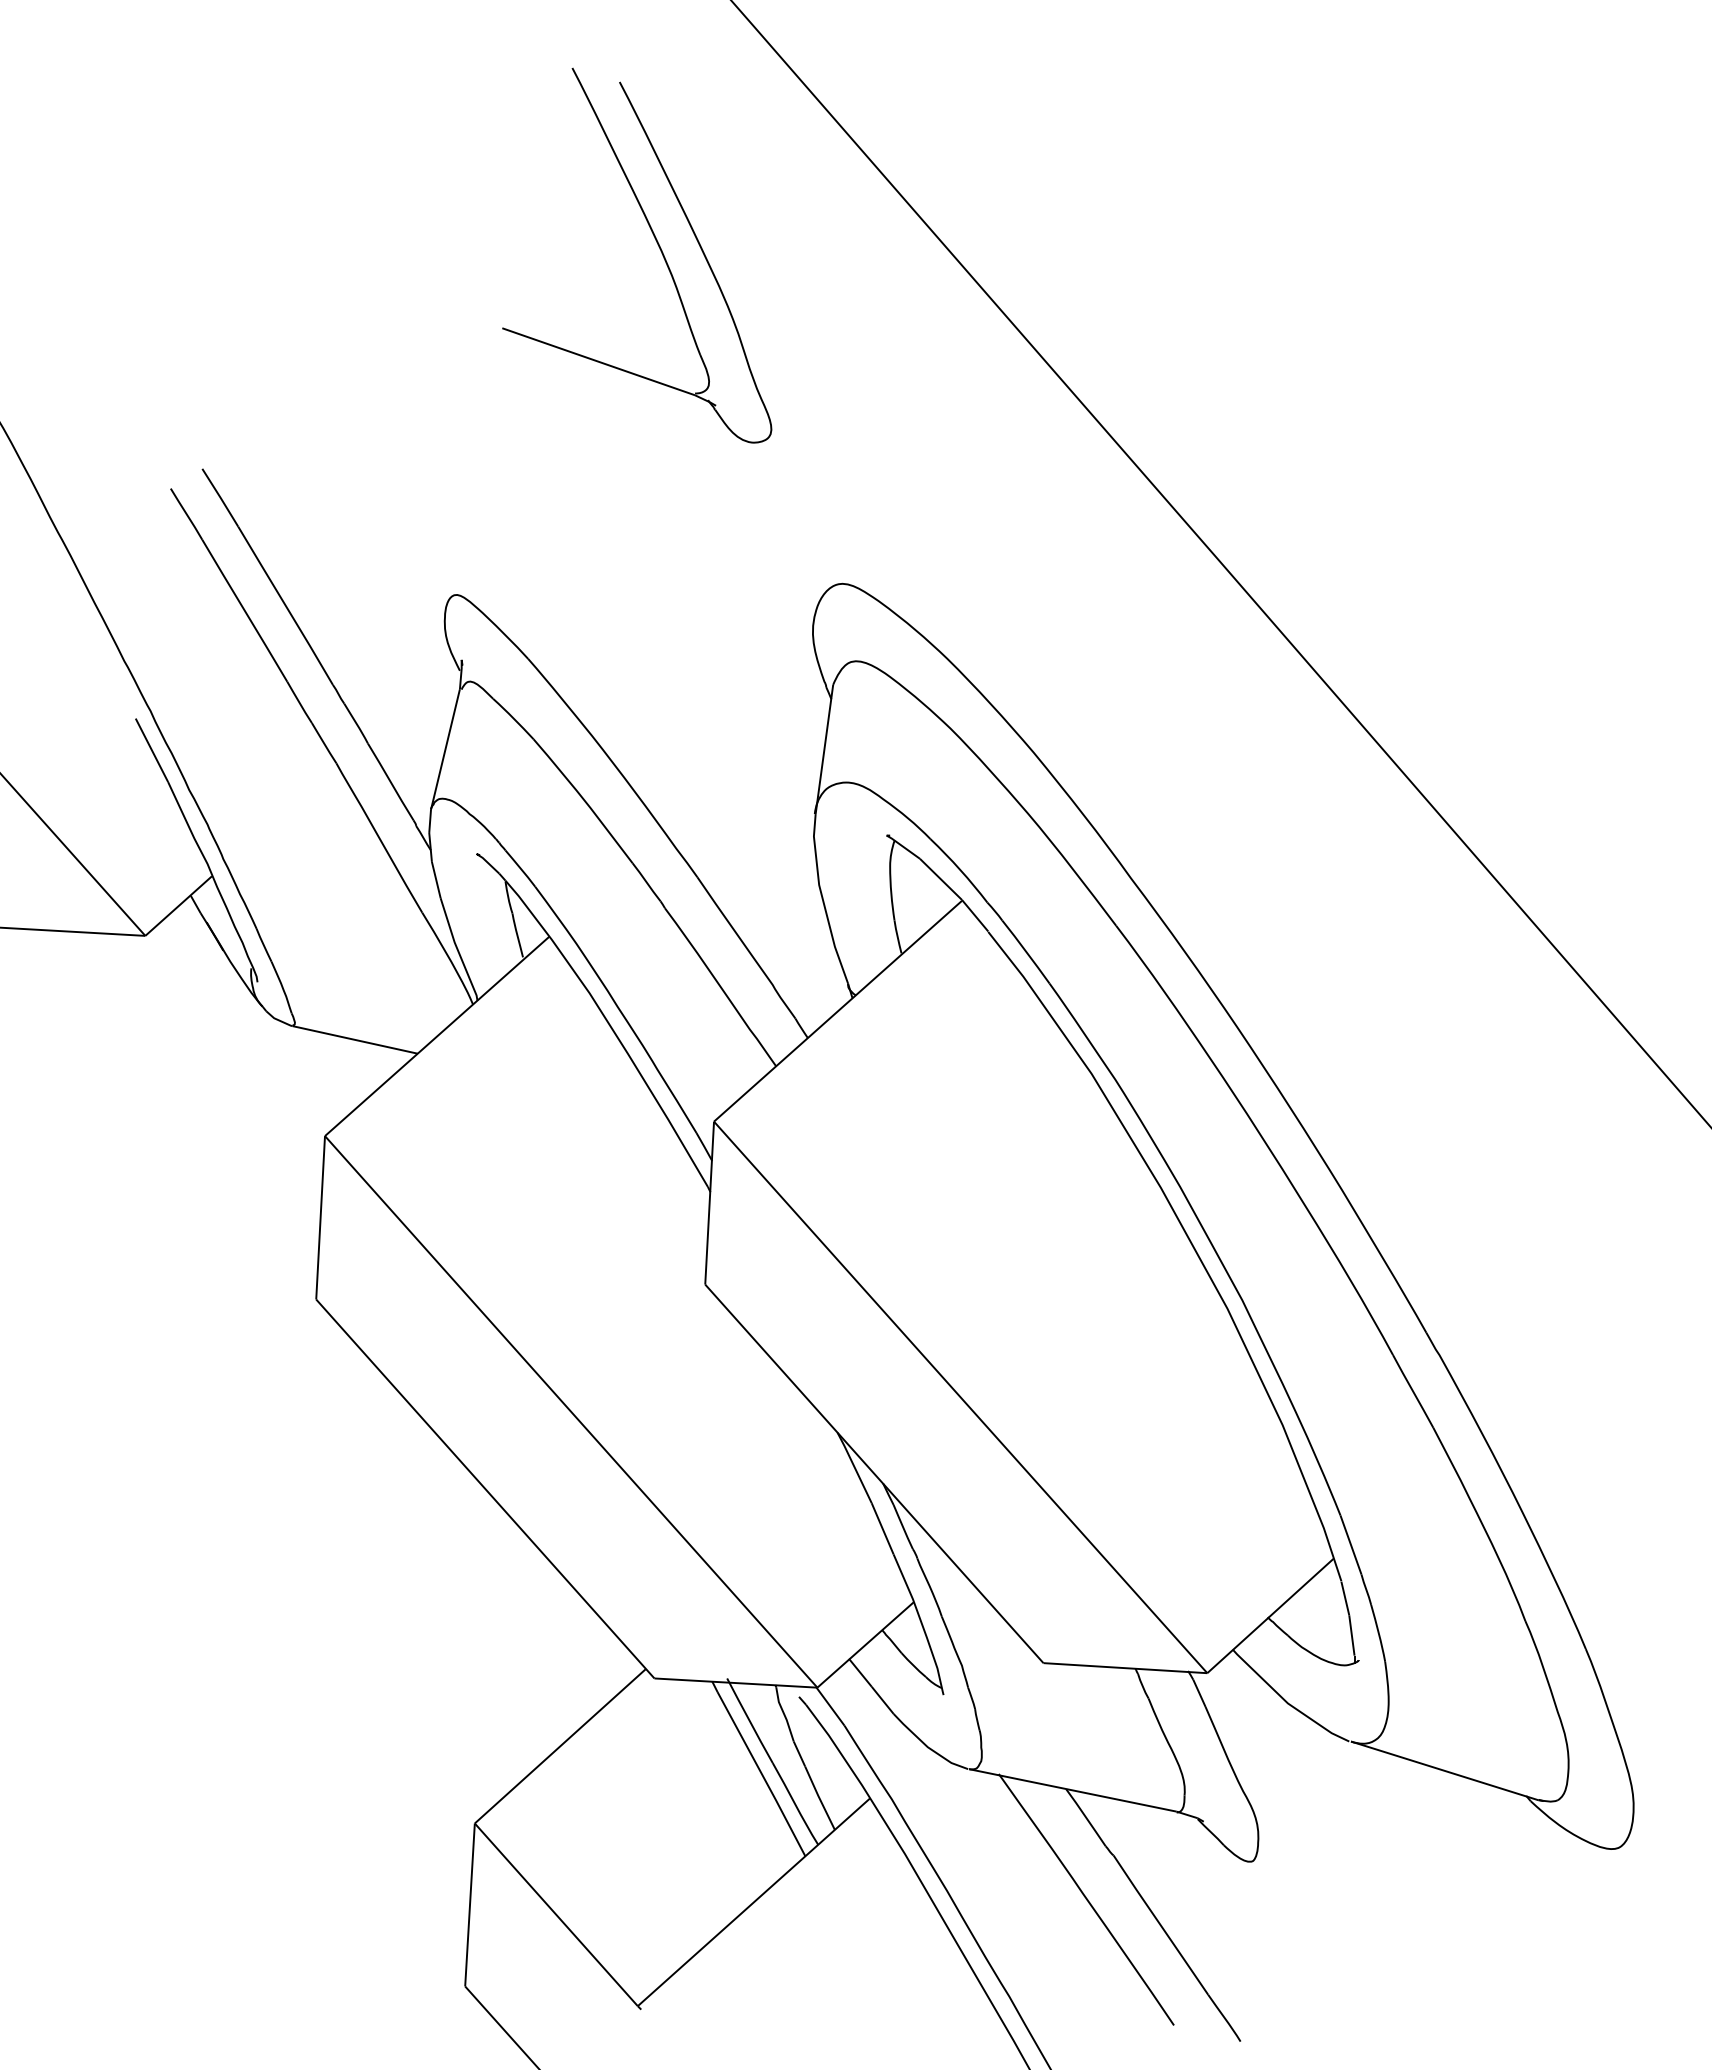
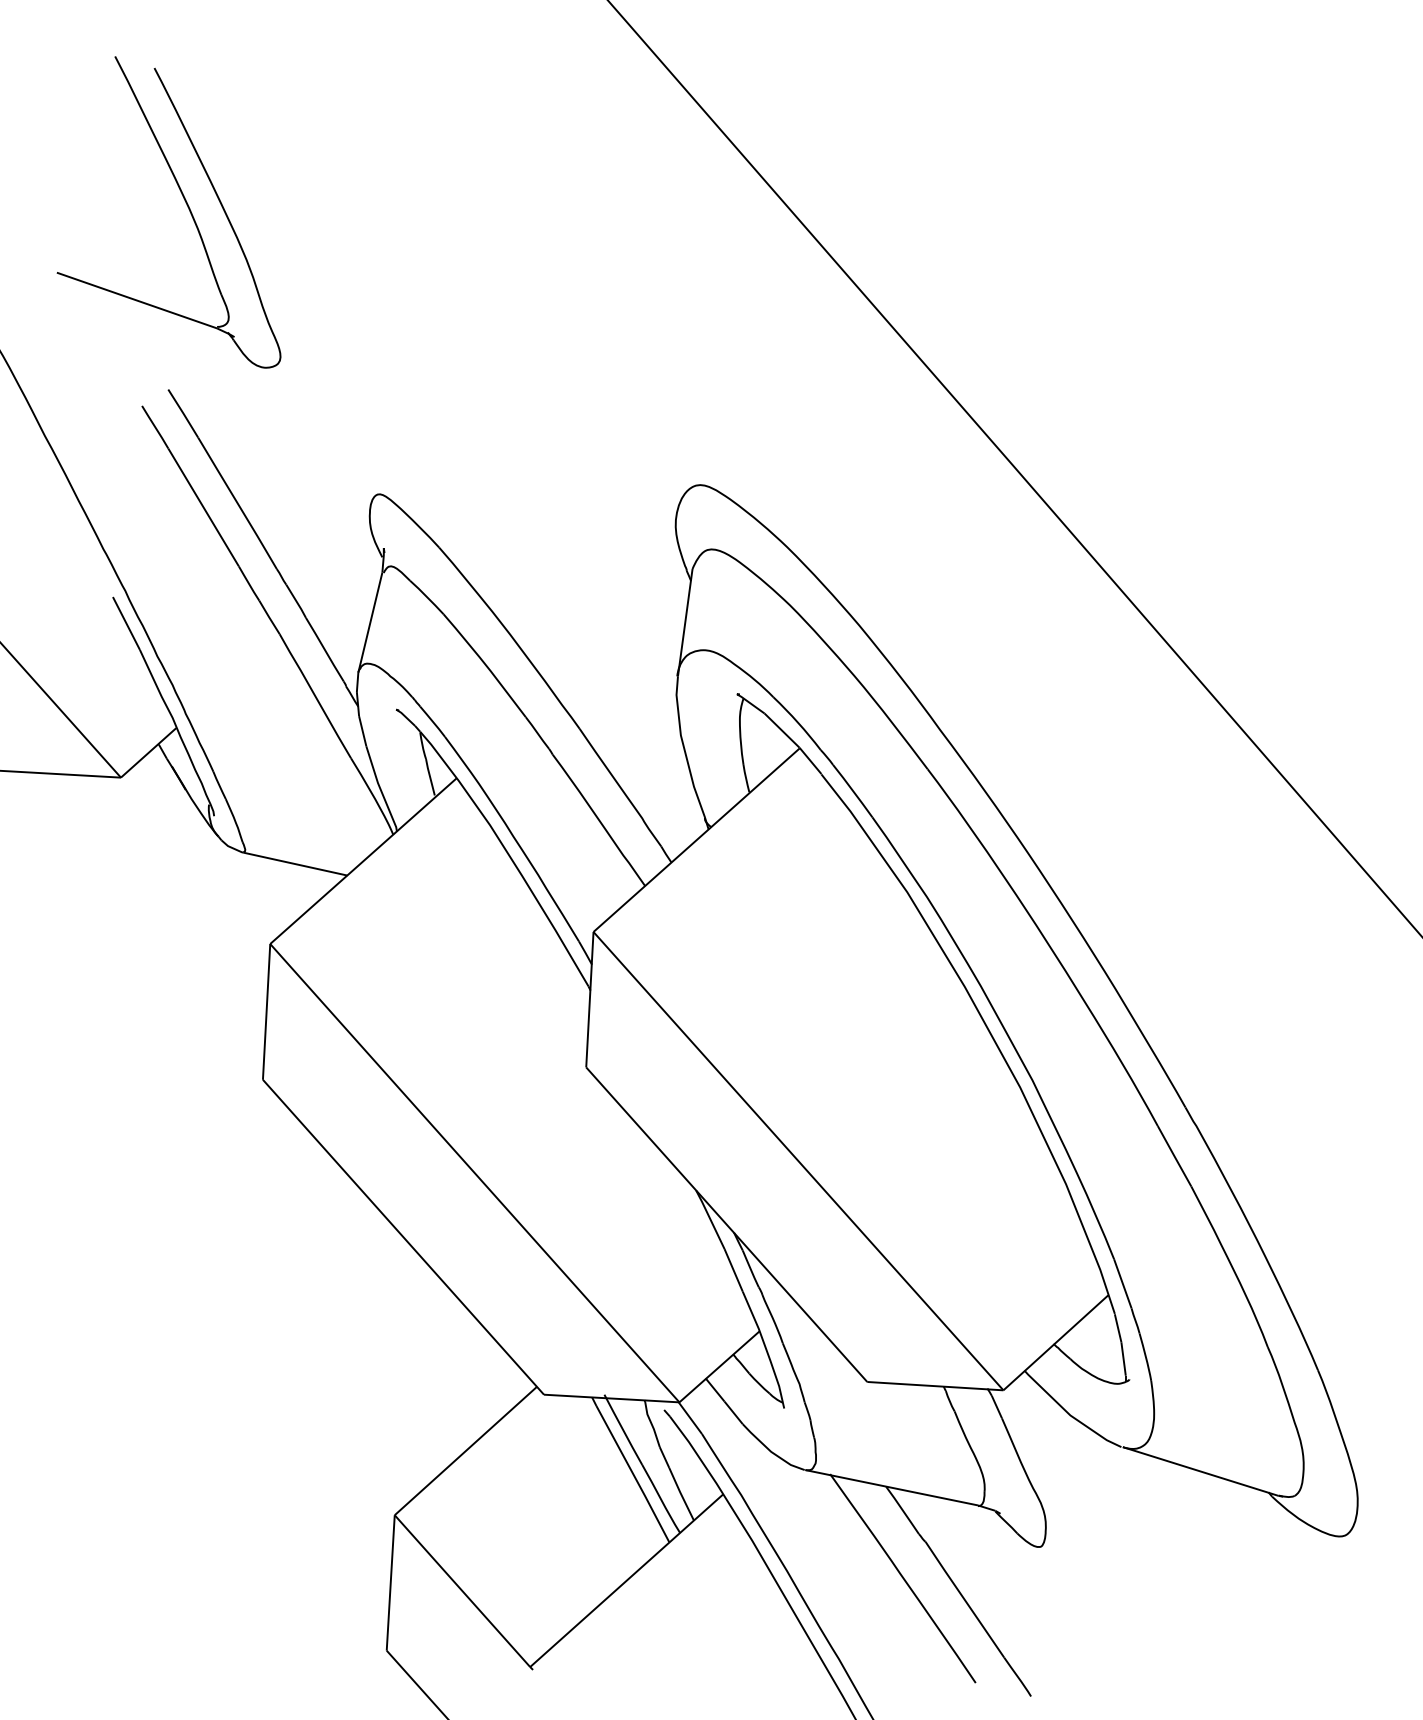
part: (658, 247) -> (186, 205), moved

